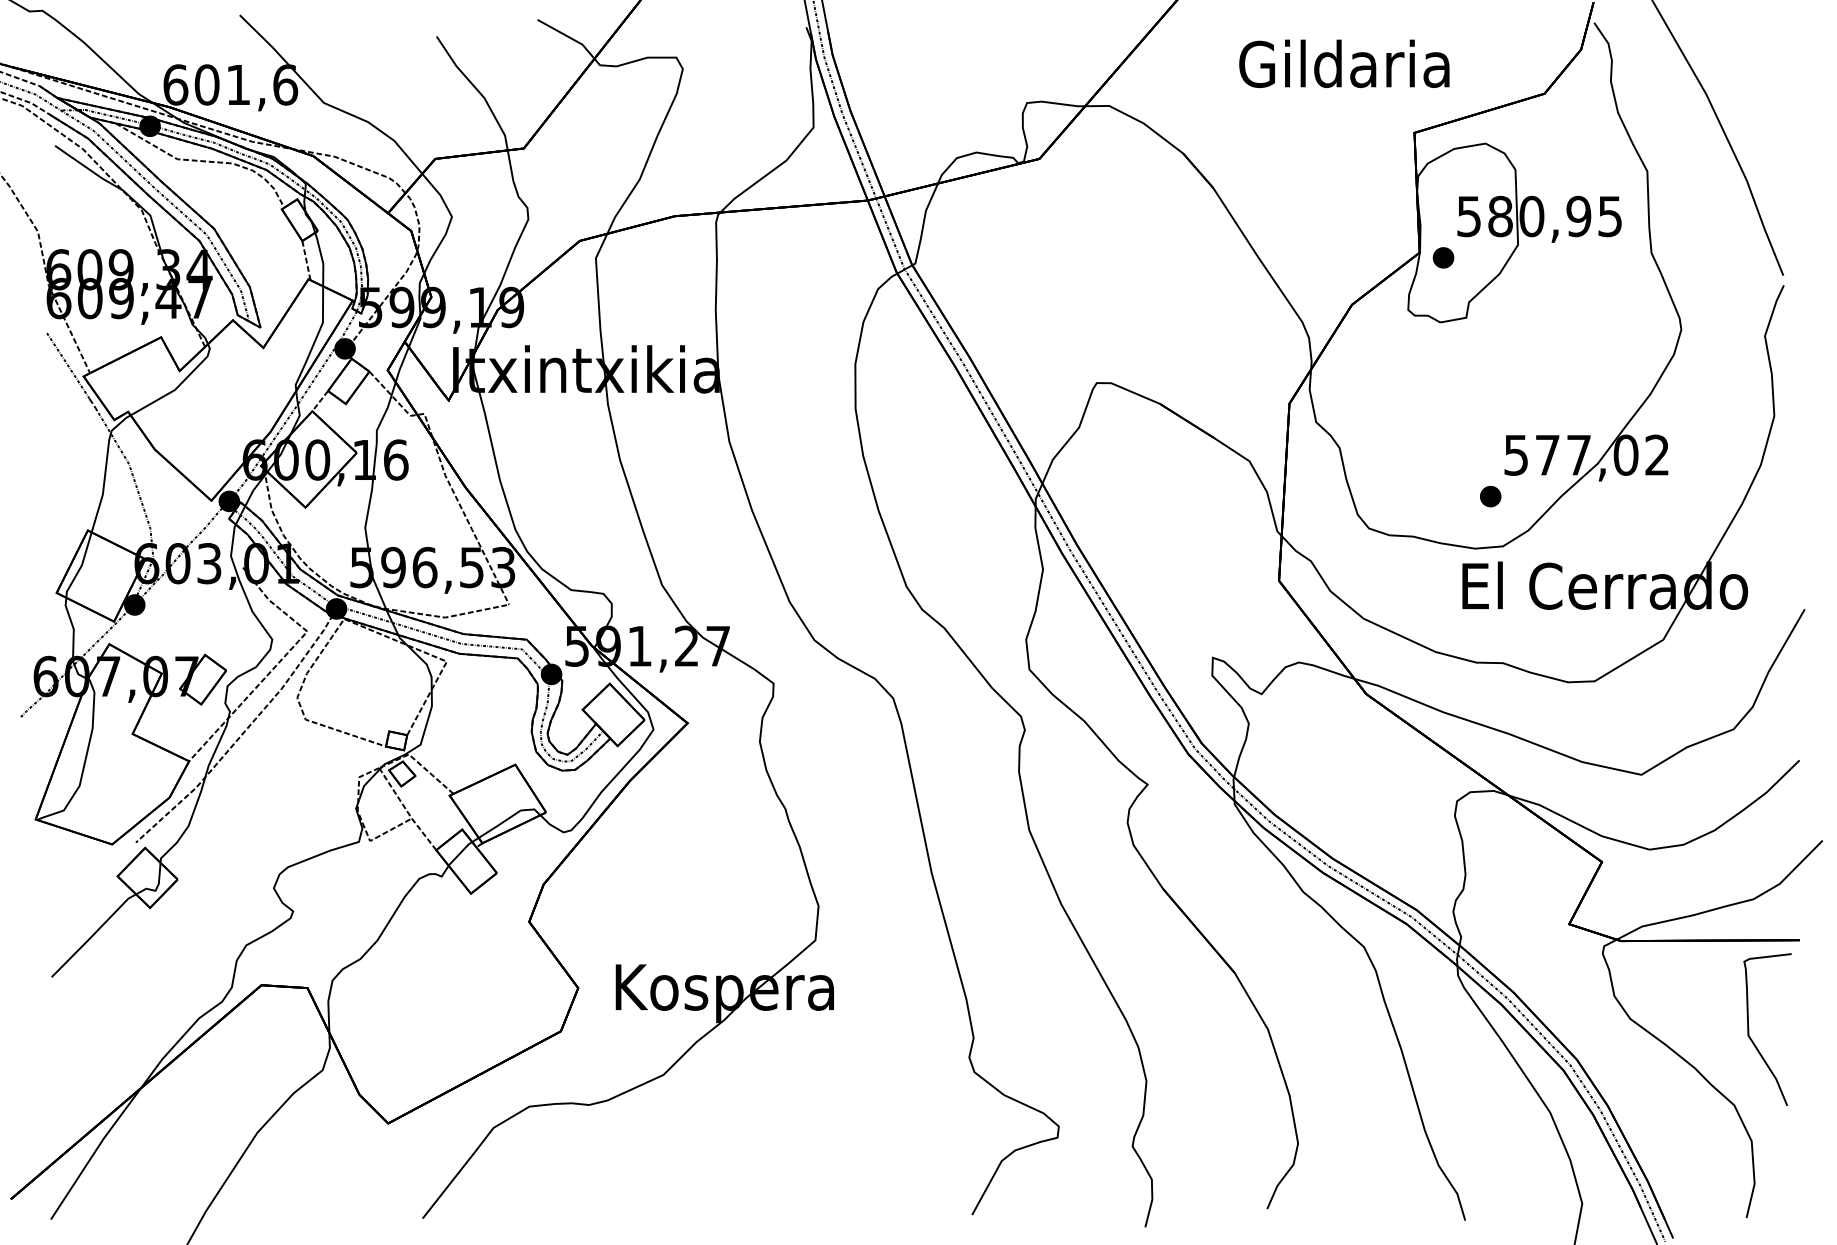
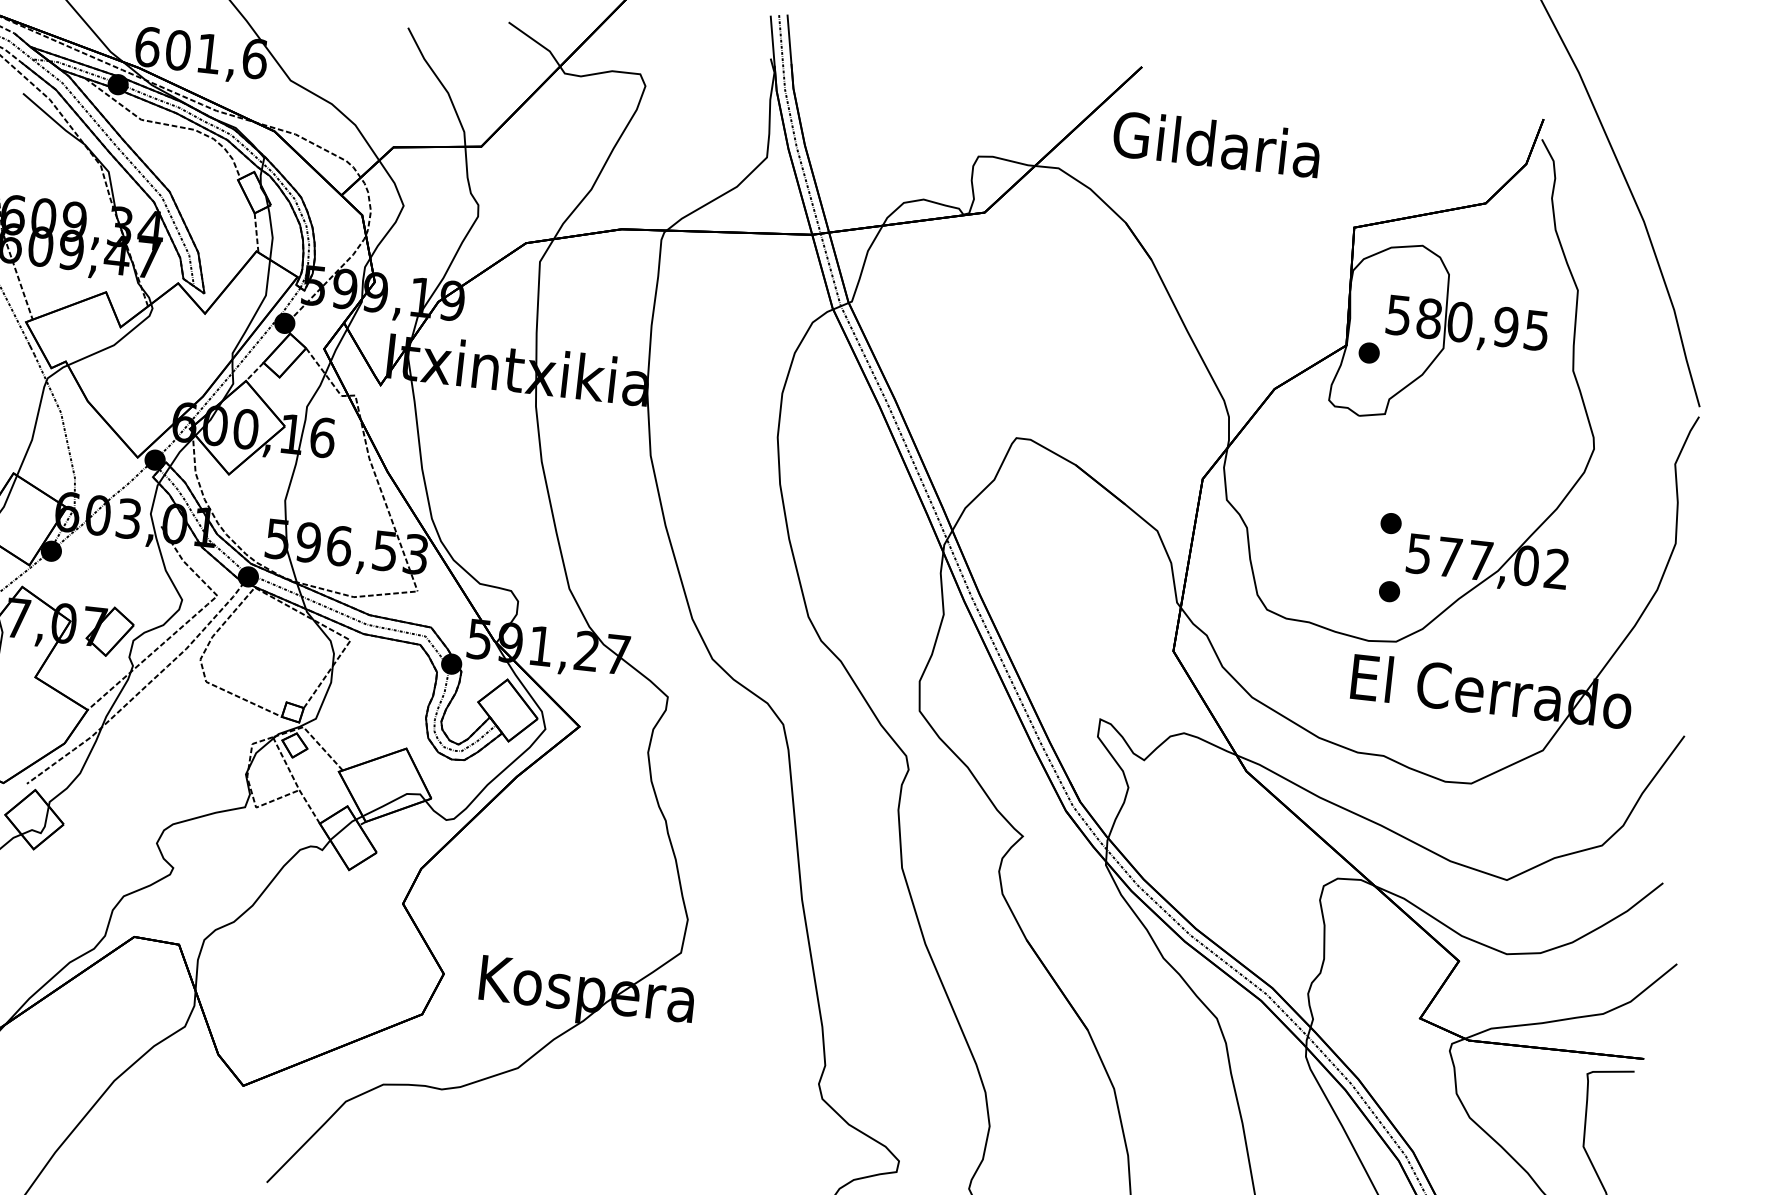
text: (1344, 63) -> (1217, 143), moved
part: (1484, 427) -> (1390, 523), added

